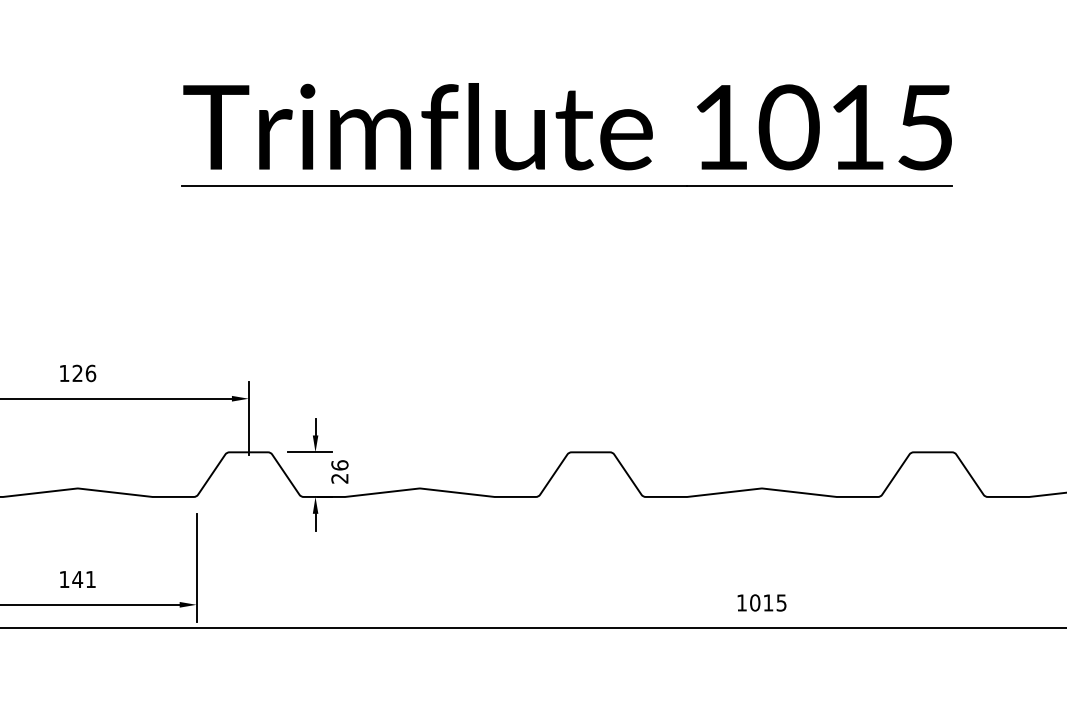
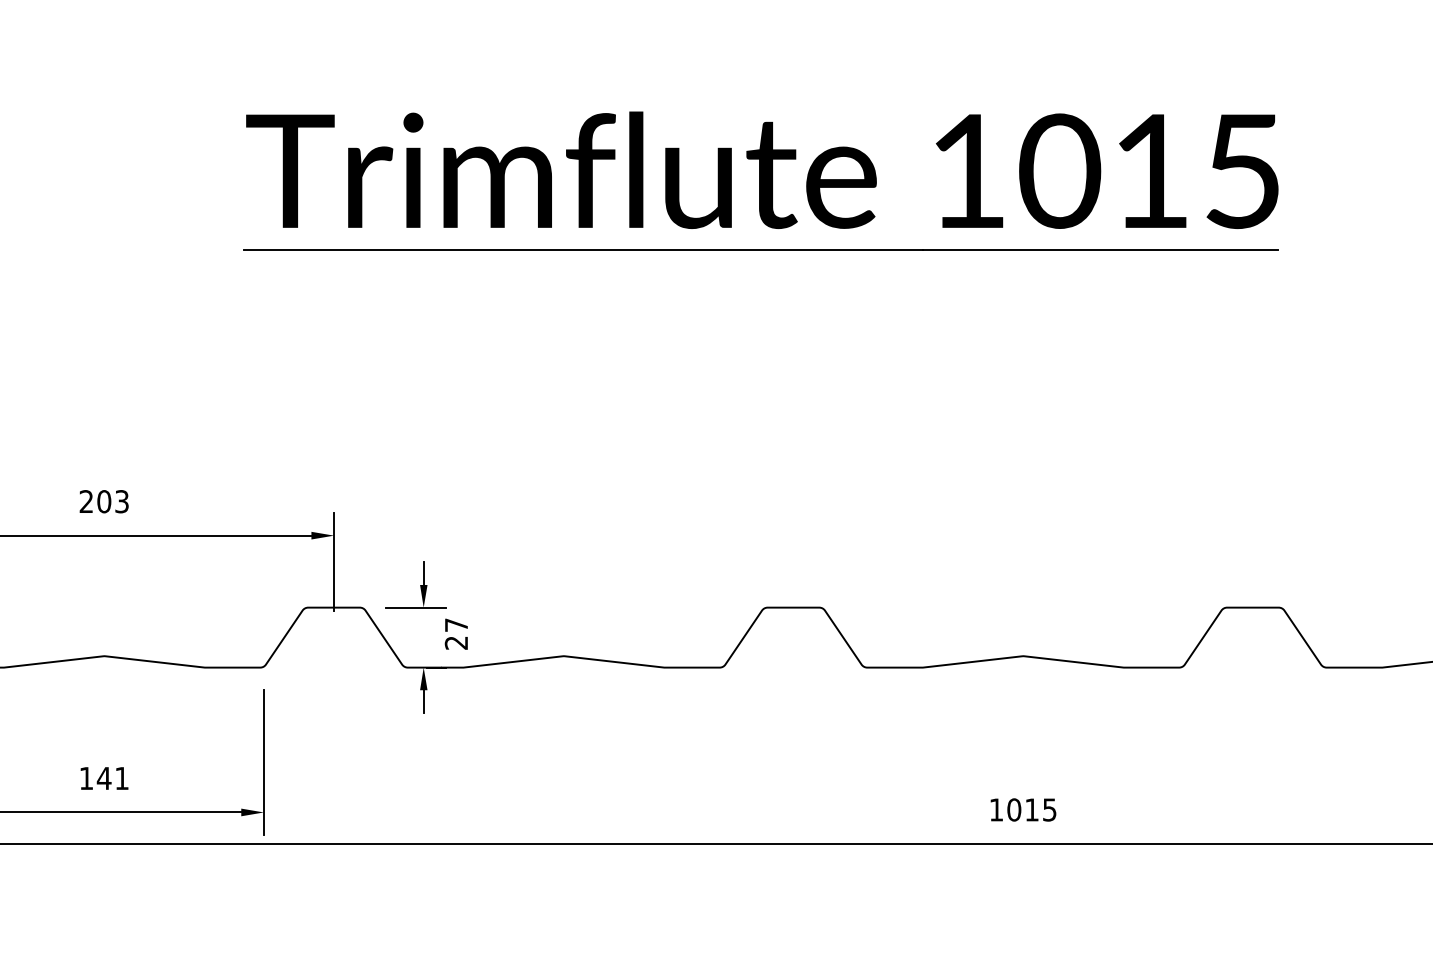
text: (77, 373) -> (104, 501), 126 -> 203
text: (339, 465) -> (456, 625), 26 -> 27

